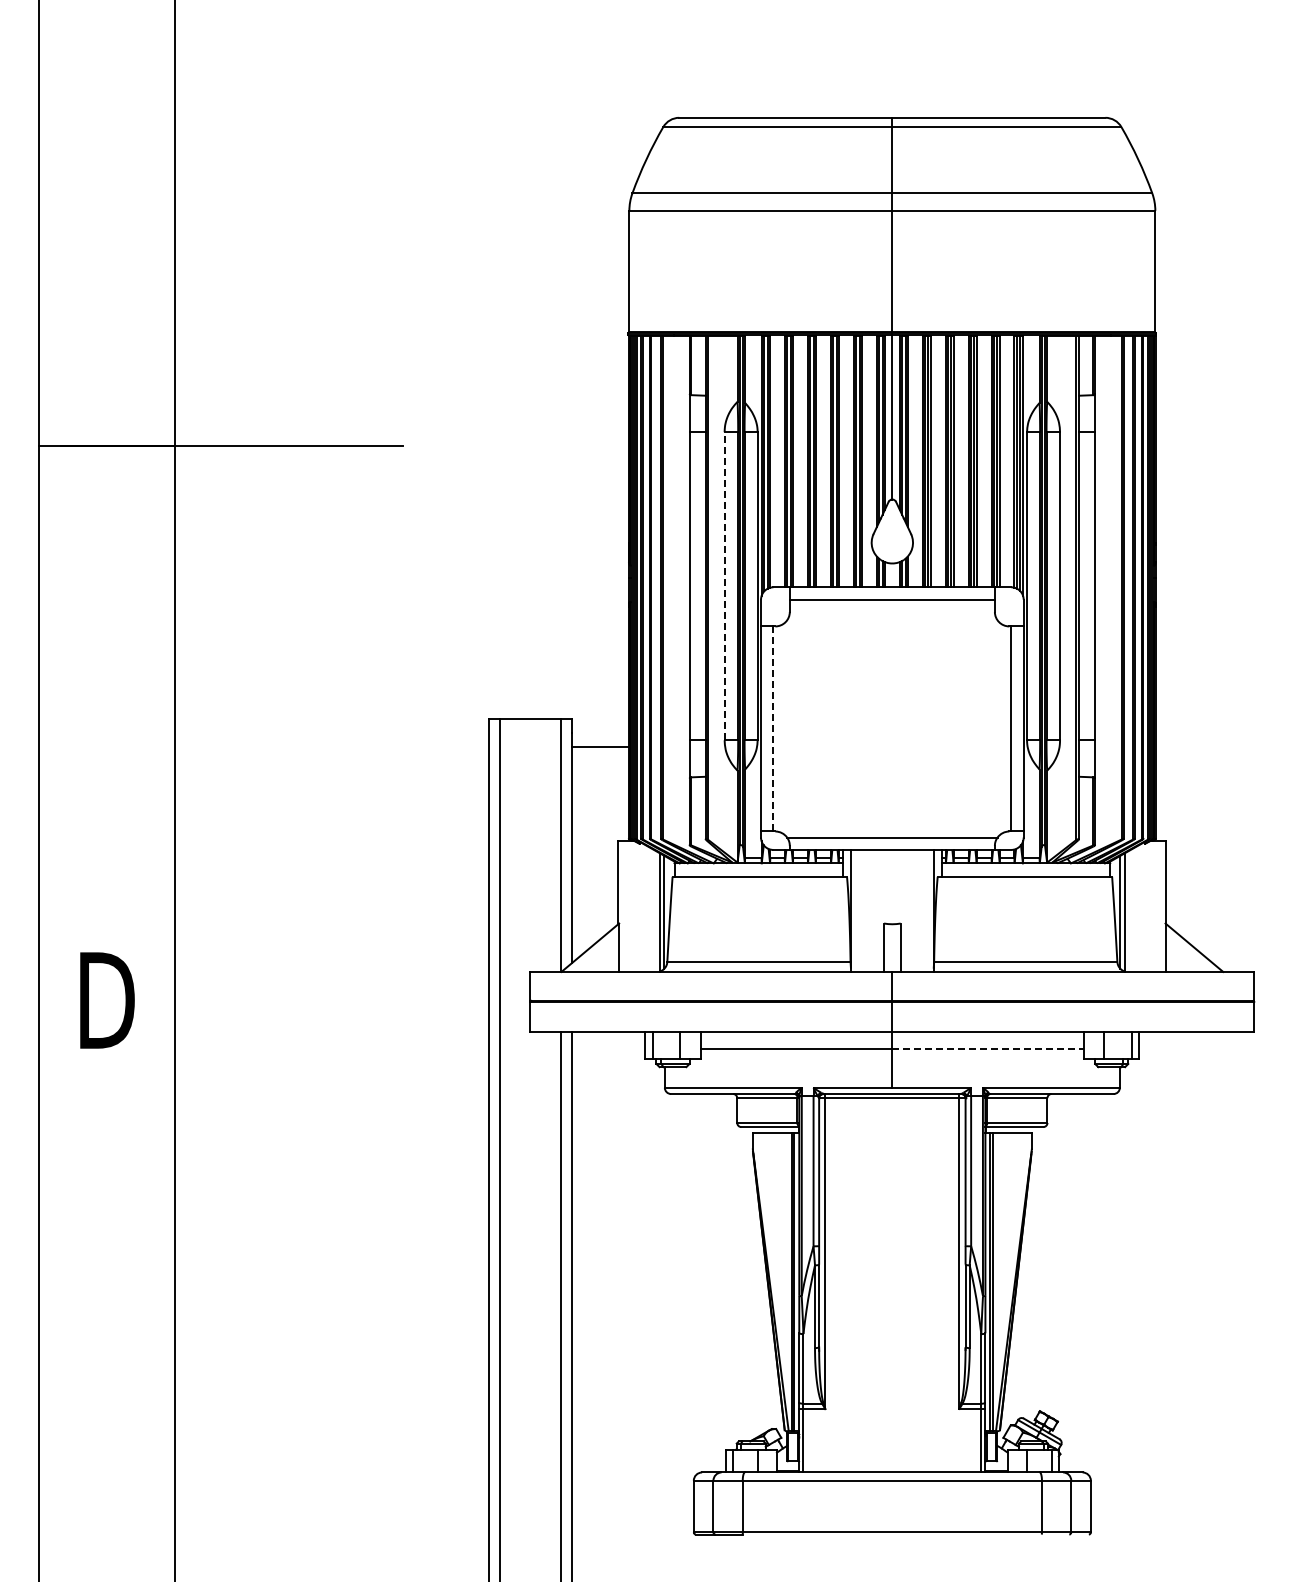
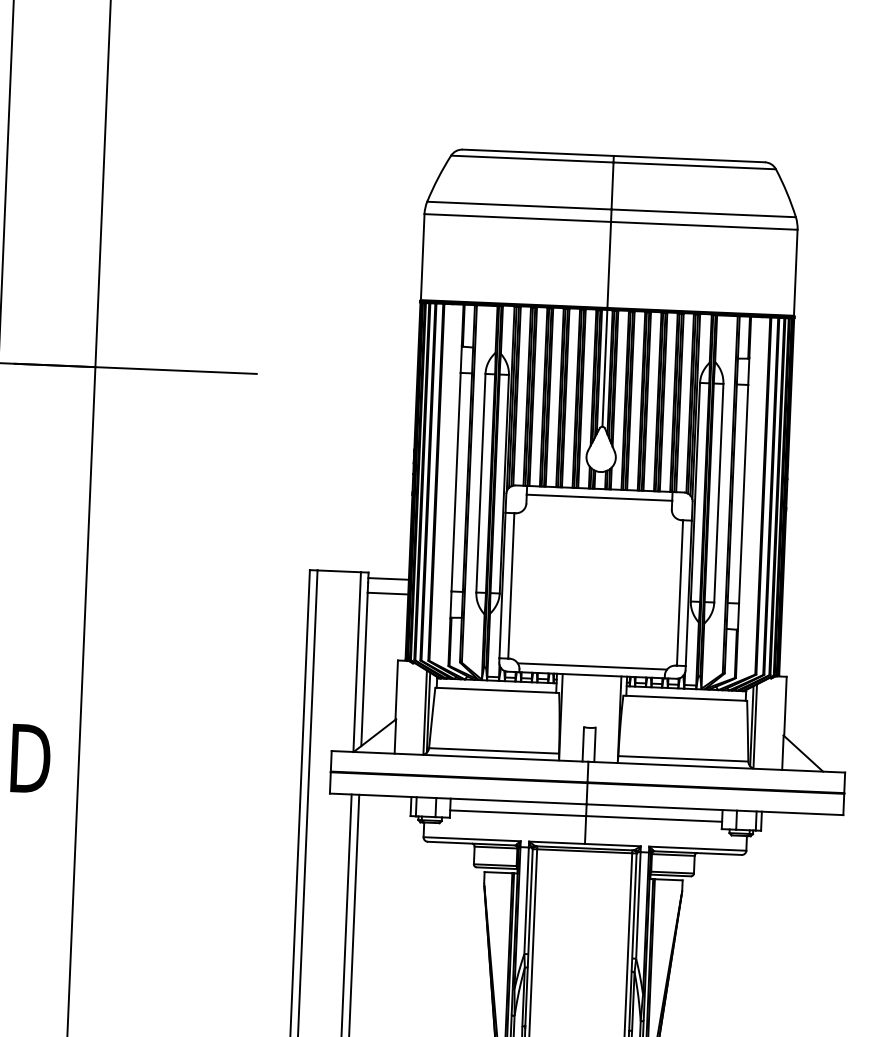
line: (724, 585) -> (480, 482), dashed -> solid
line: (599, 726) -> (388, 578), added
line: (773, 728) -> (511, 585), dashed -> solid
line: (988, 1048) -> (654, 818), dashed -> solid

